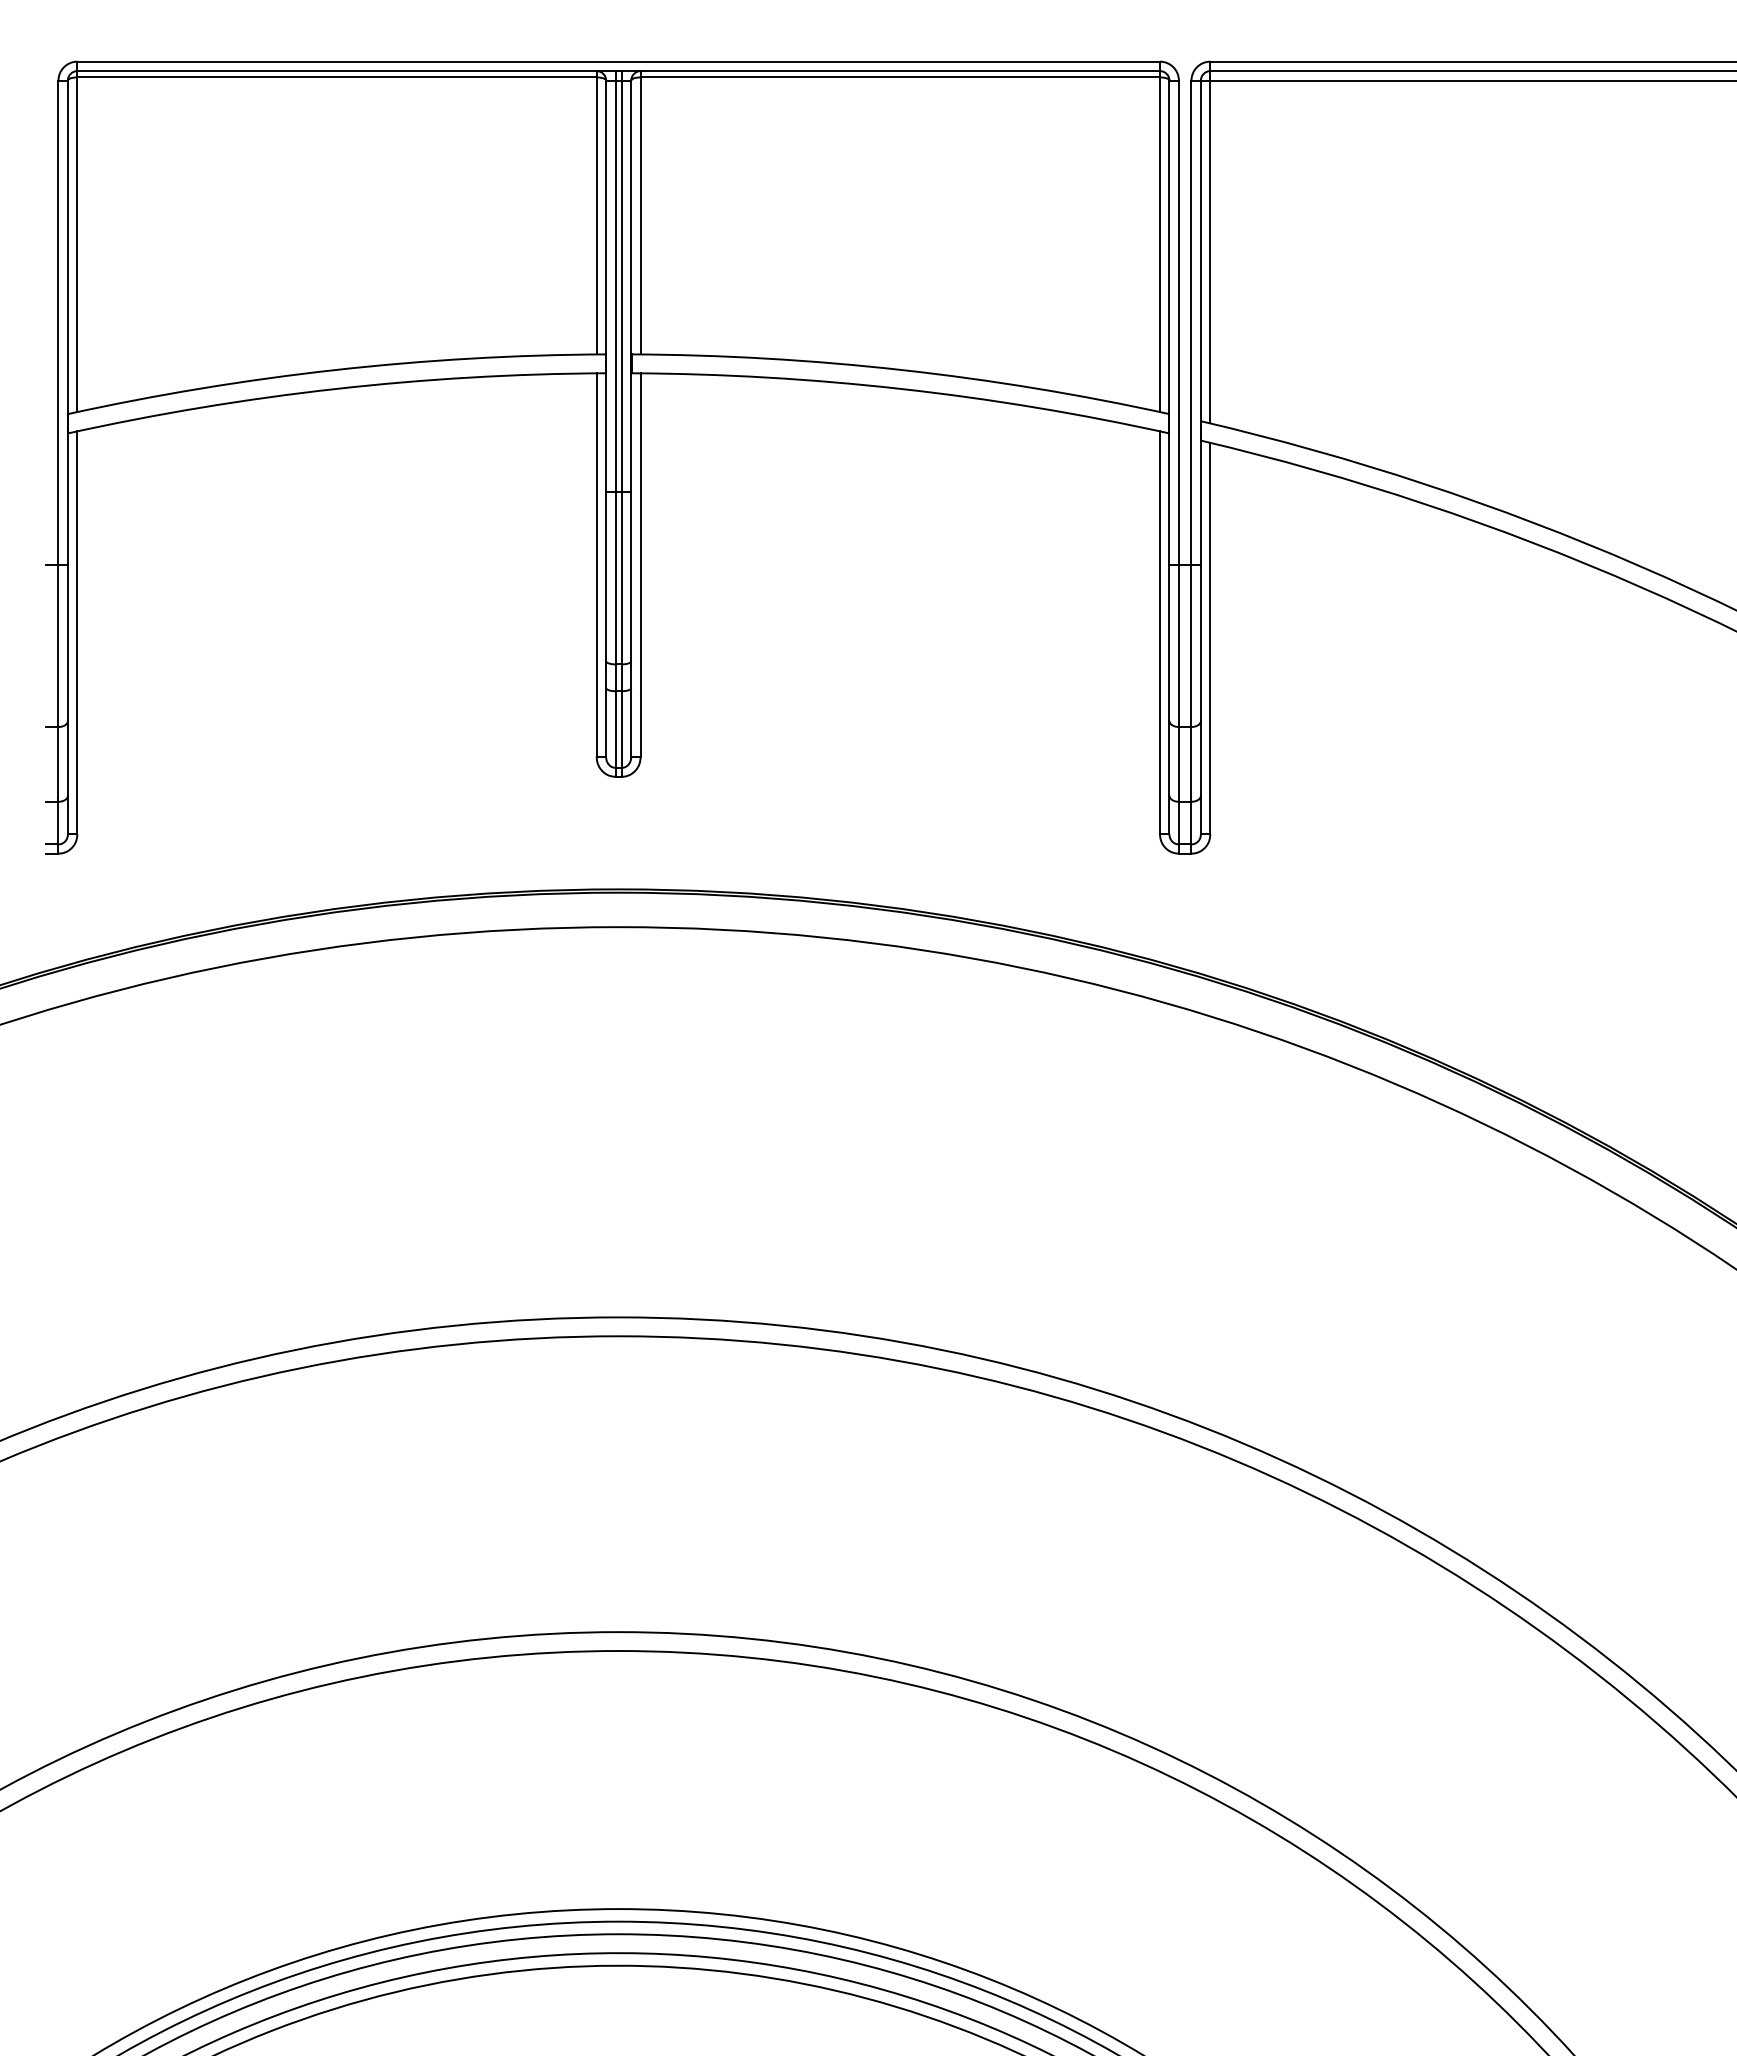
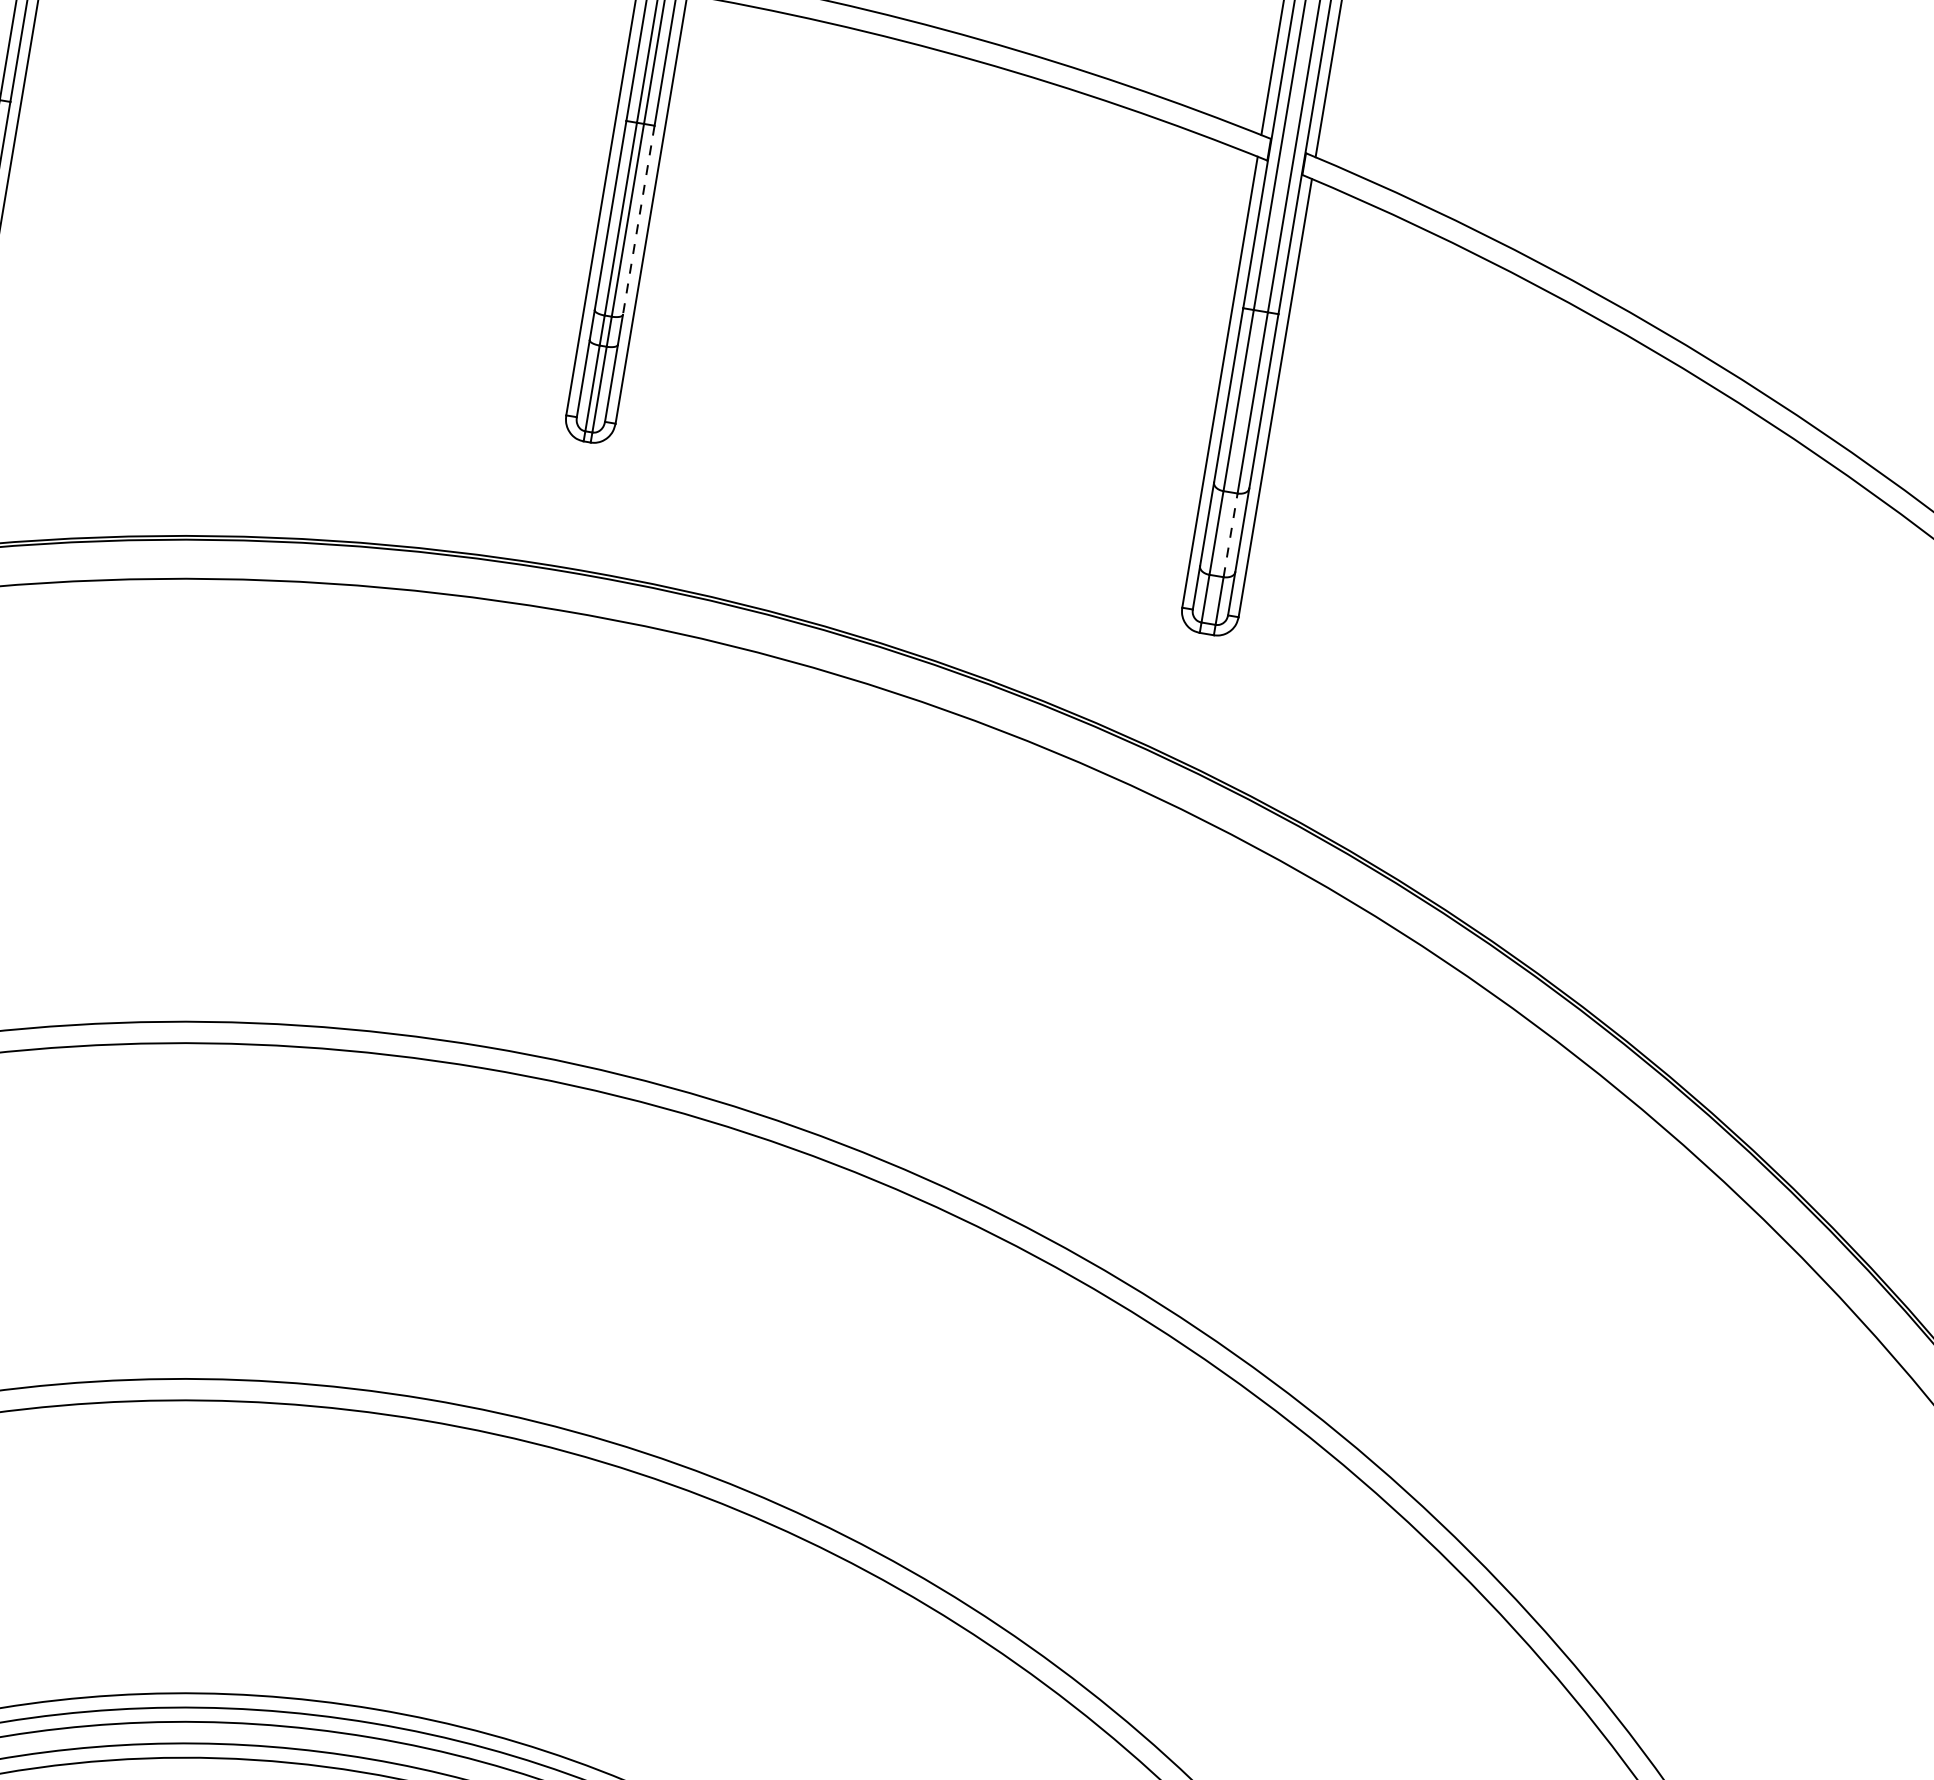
line: (631, 577) -> (638, 221), solid -> dashed
line: (1191, 763) -> (1230, 534), solid -> dashed

